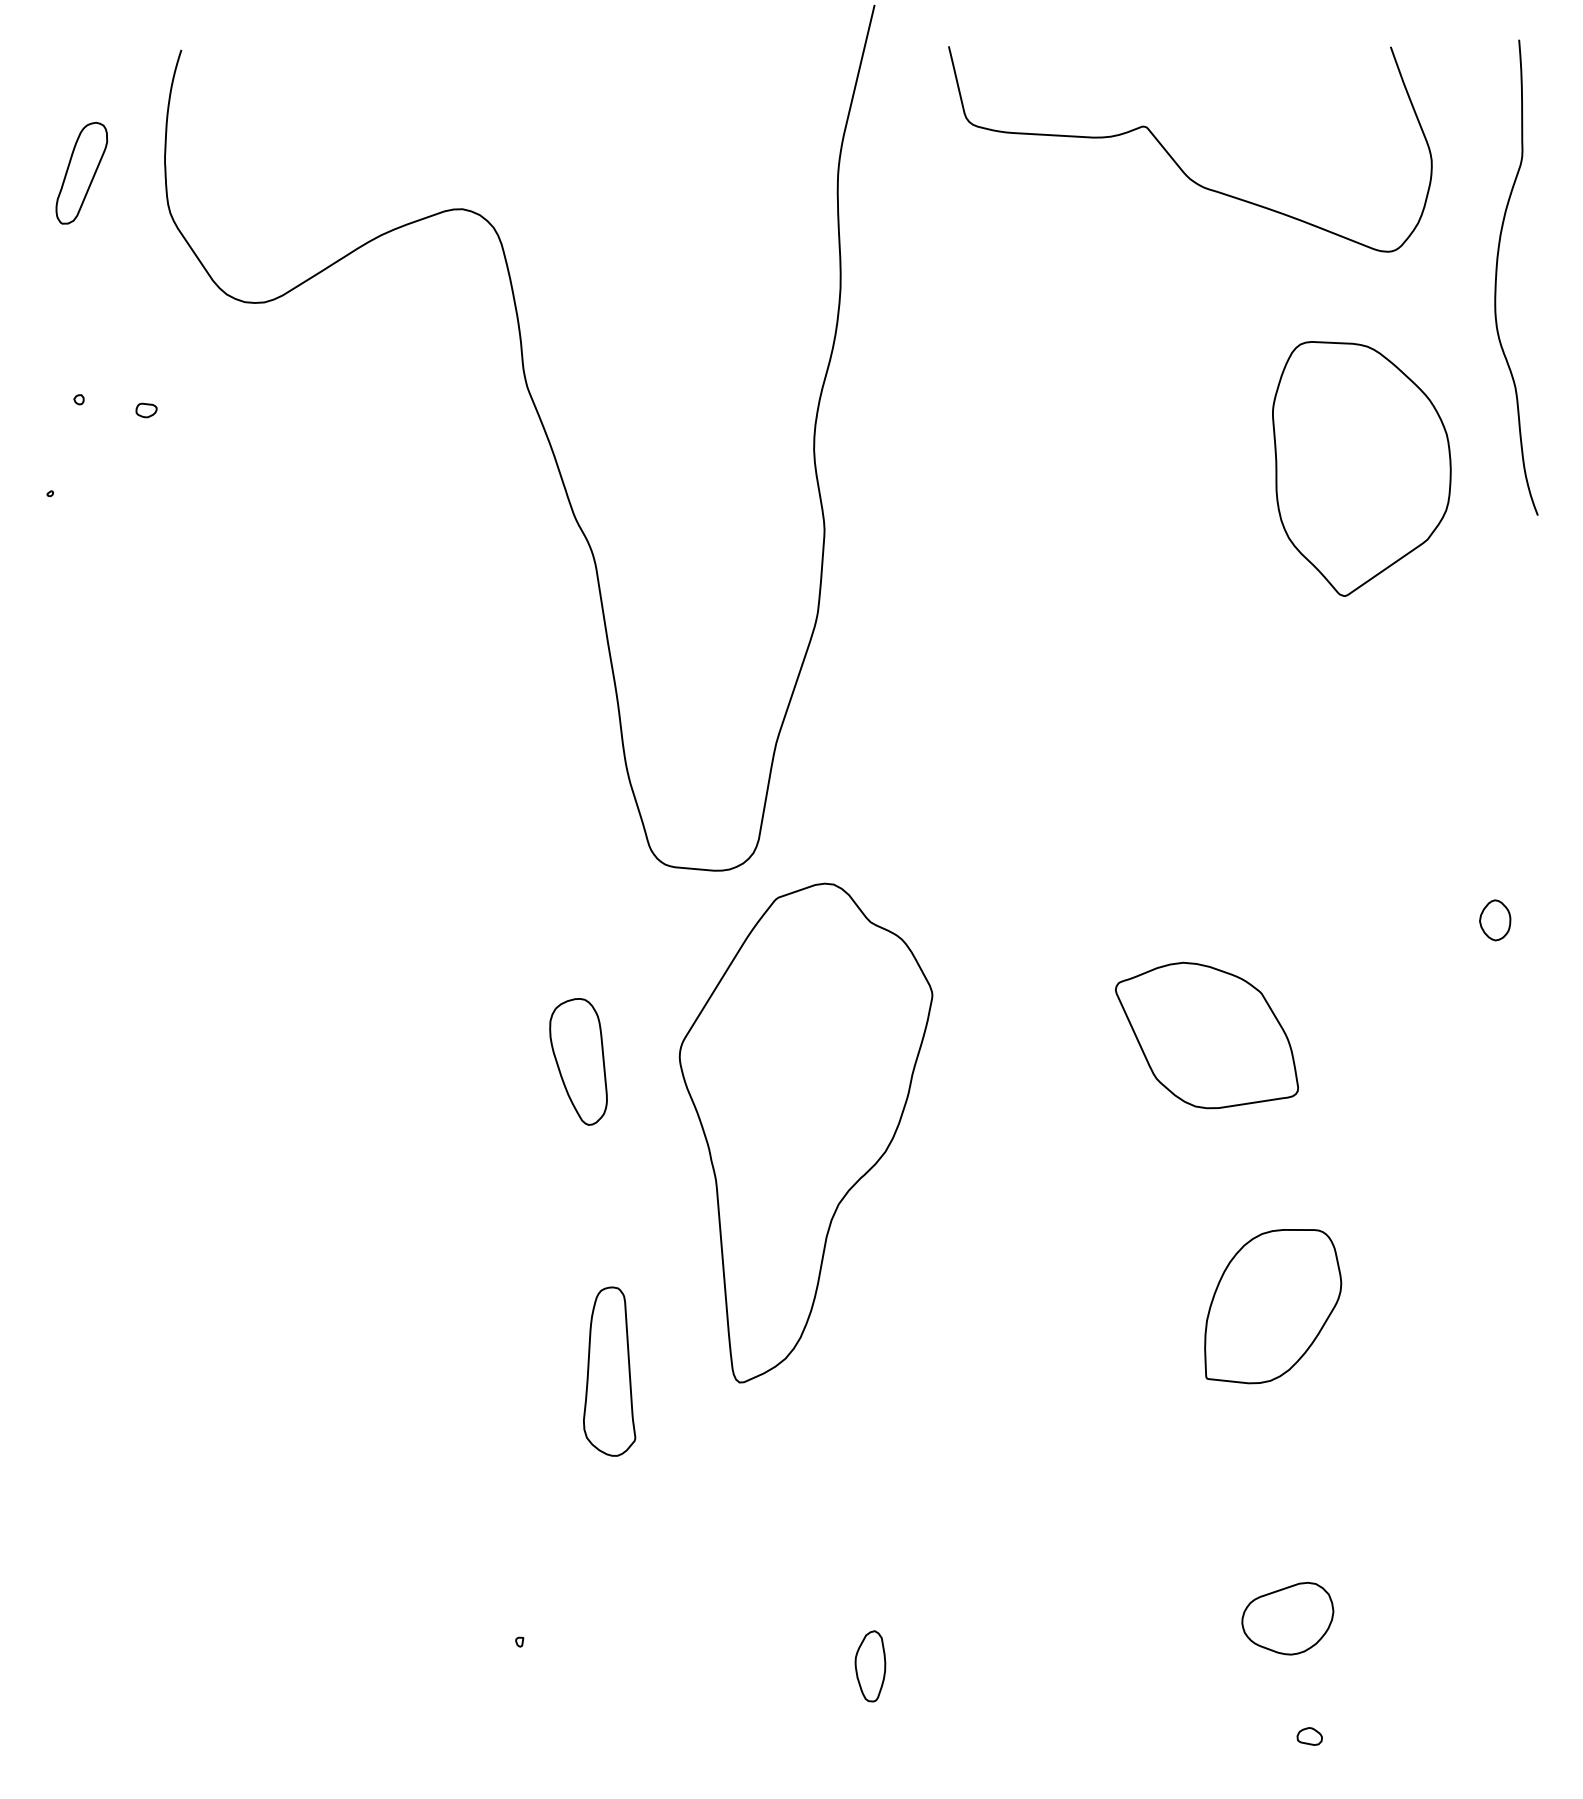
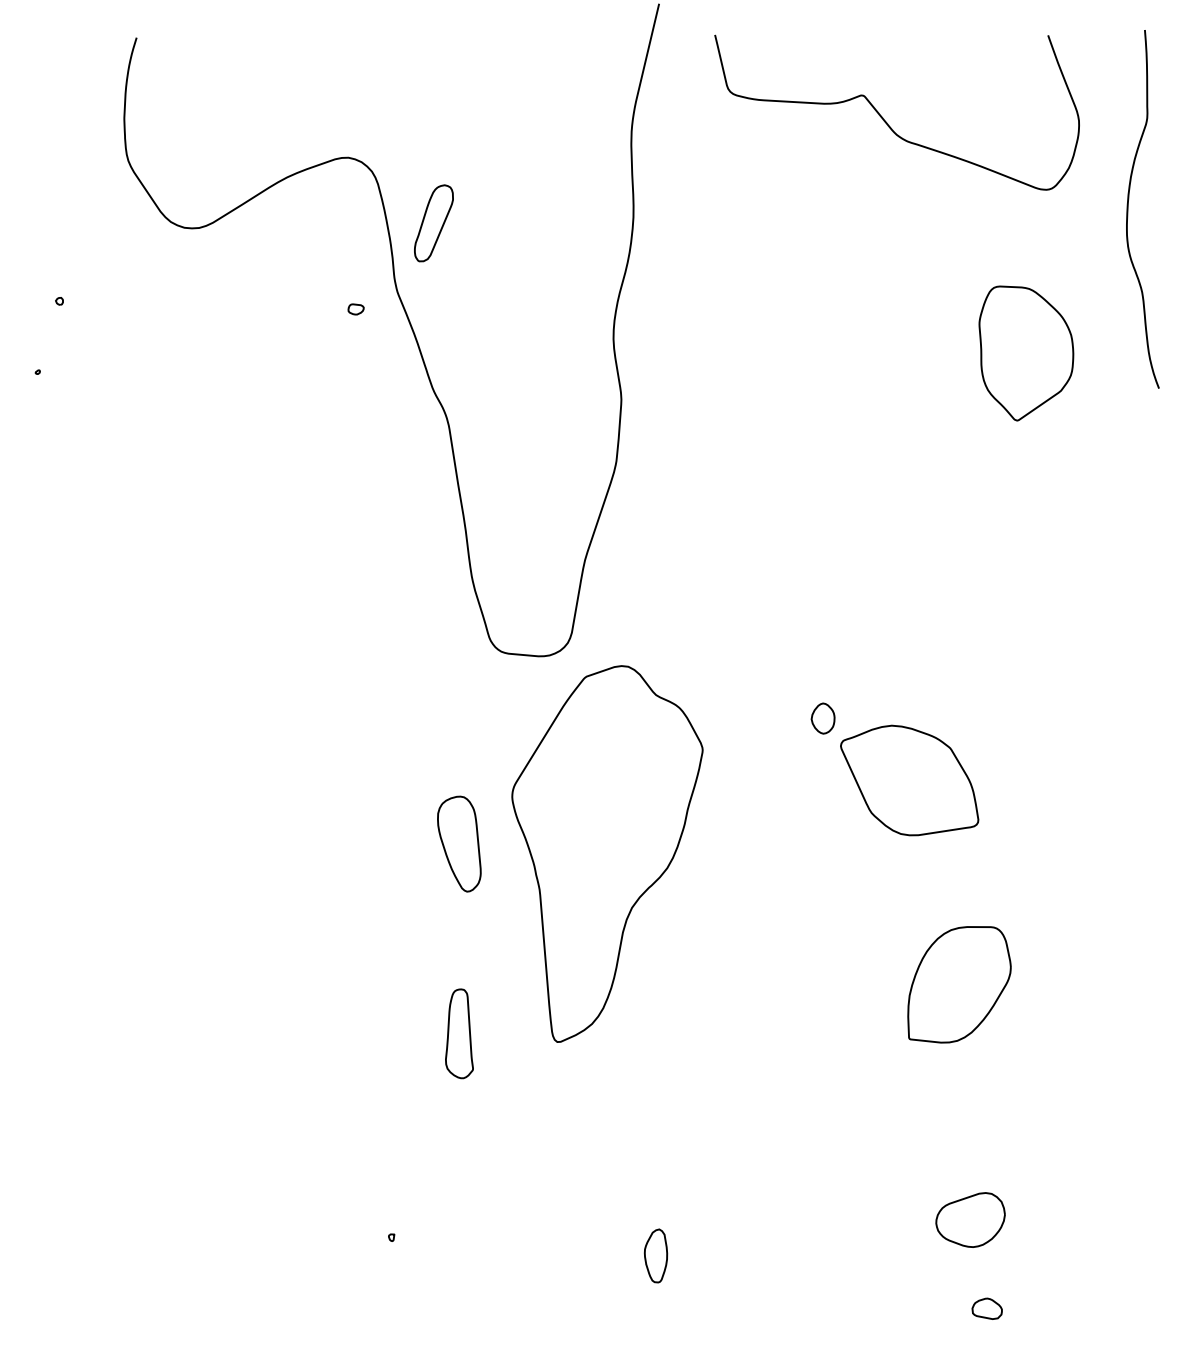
part: (81, 172) -> (433, 222), moved
part: (146, 410) -> (356, 309), moved
part: (1361, 468) -> (1026, 353), size x0.7
part: (1495, 920) -> (823, 718), moved
part: (578, 1061) -> (459, 843), moved
part: (609, 1371) -> (459, 1033), size x0.7
part: (1309, 1736) -> (986, 1308), size x1.6

